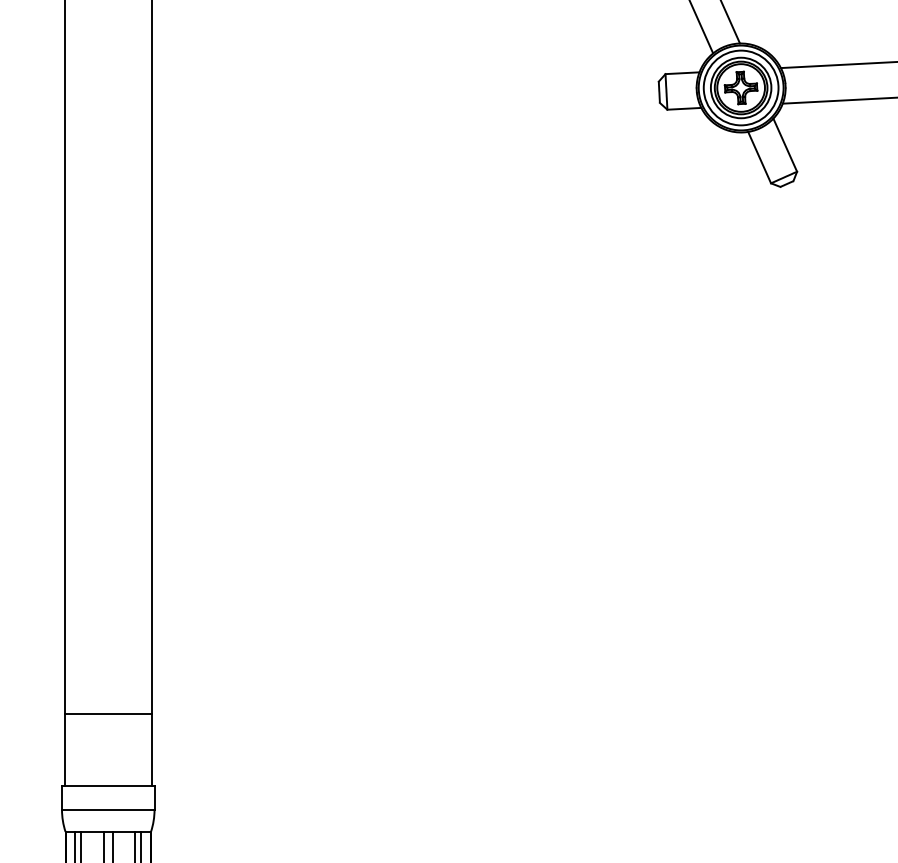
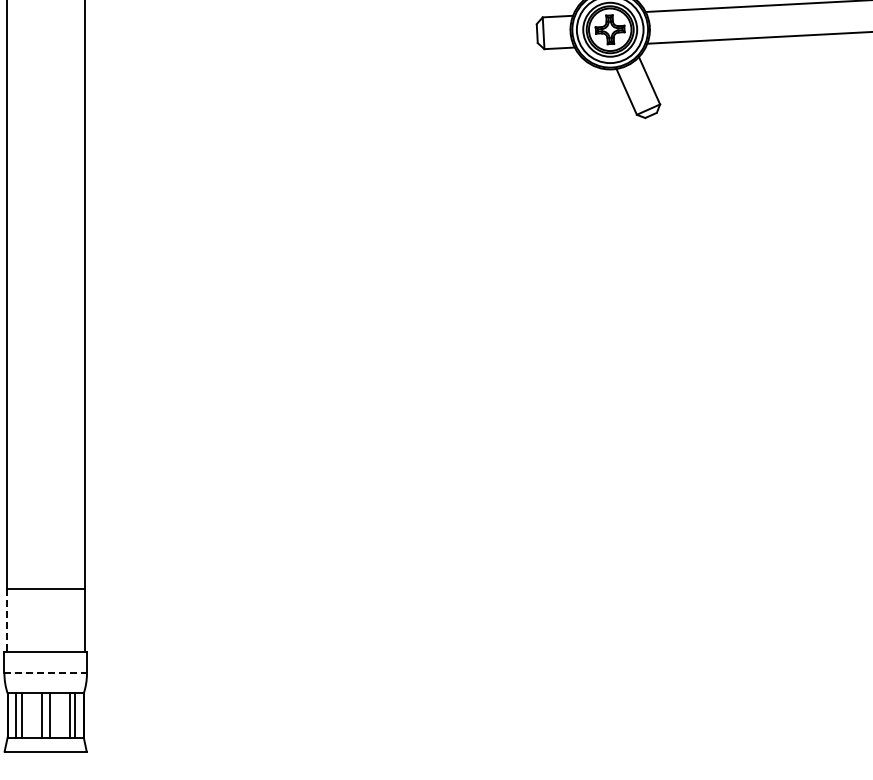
line: (64, 750) -> (6, 620), solid -> dashed
line: (109, 809) -> (46, 673), solid -> dashed

